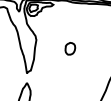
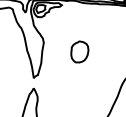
part: (69, 48) -> (79, 51), size x1.67

